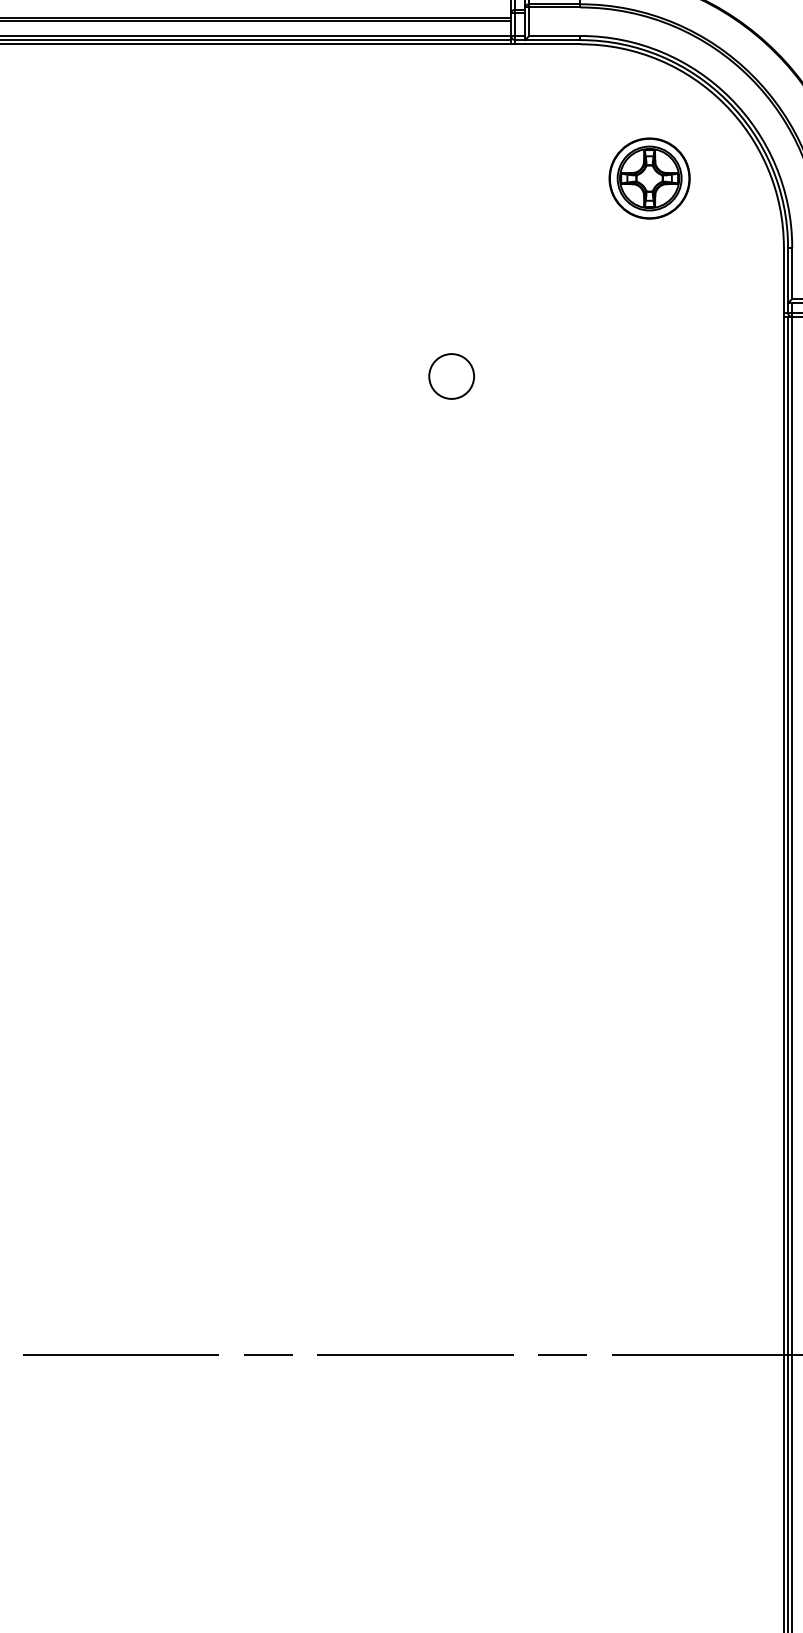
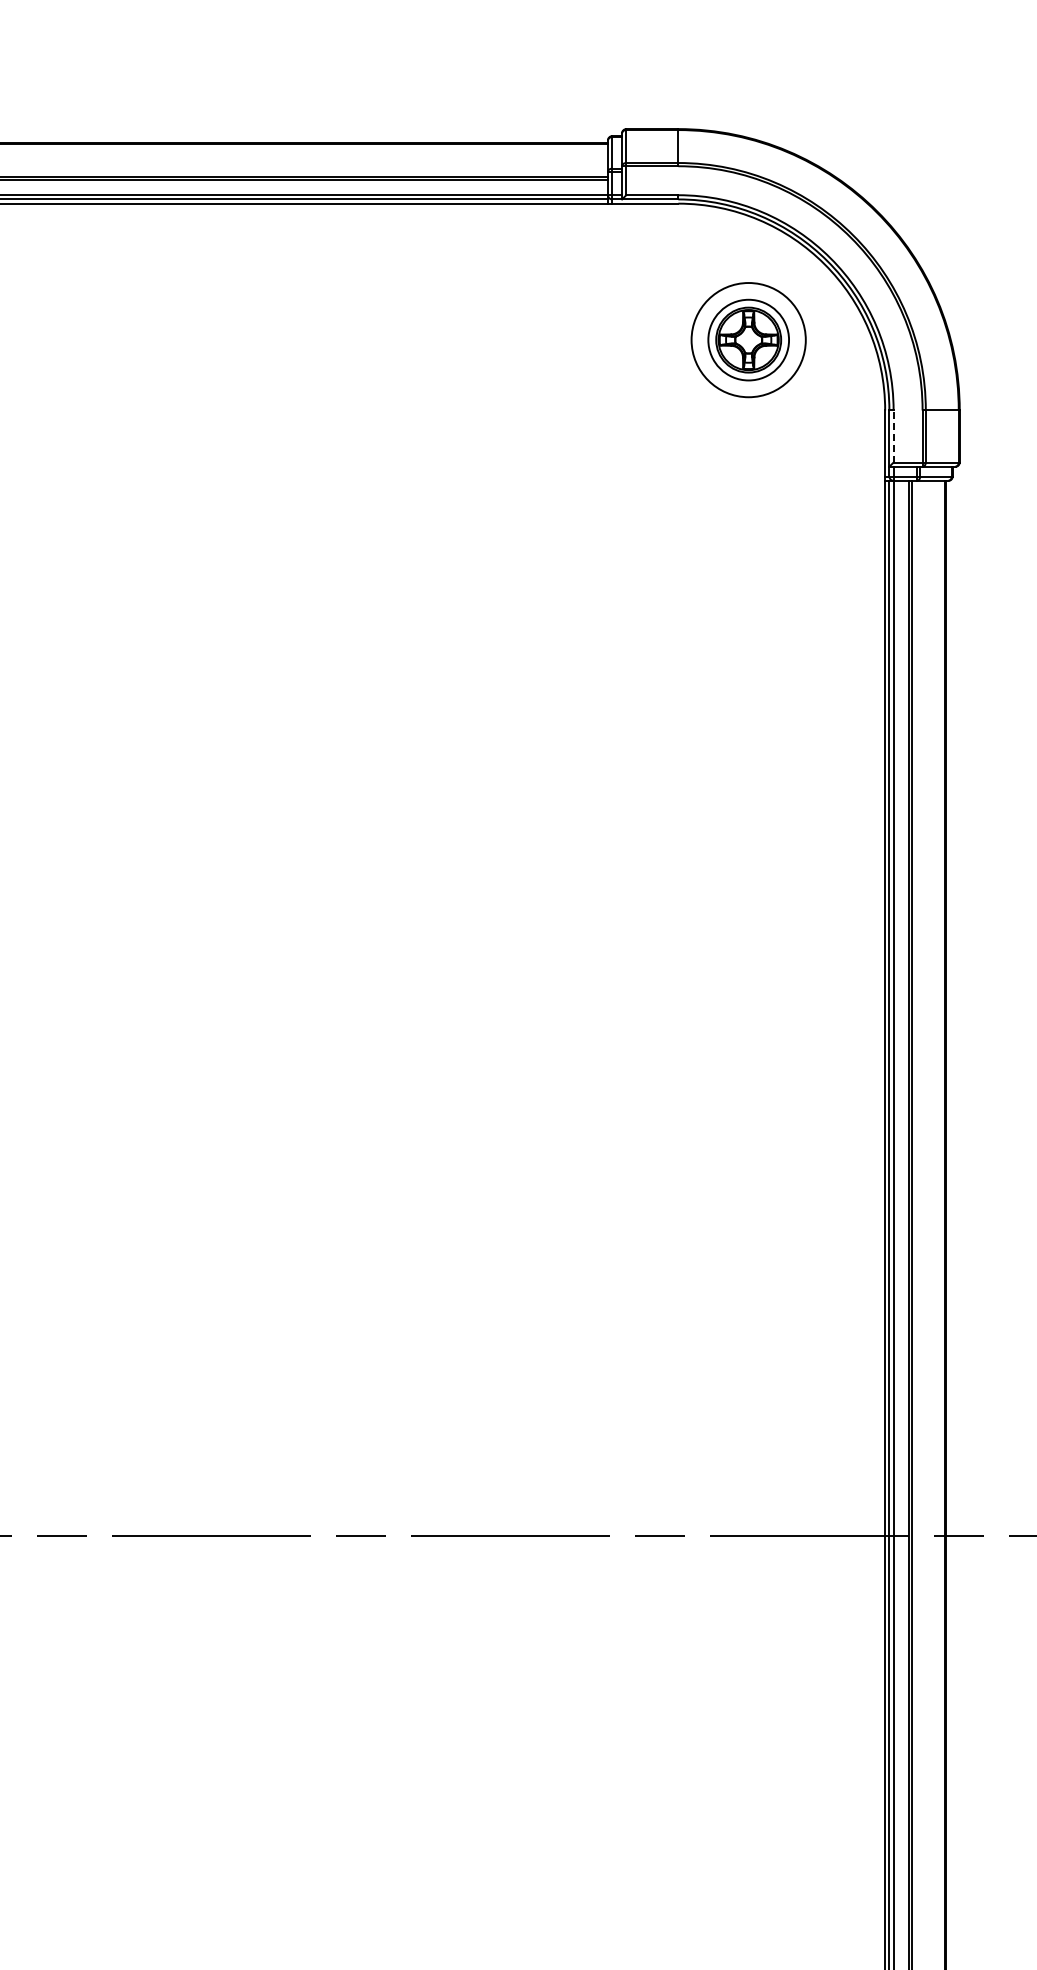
circle: (649, 177) -> (748, 339), size x1.4
line: (792, 273) -> (893, 436), solid -> dashed
circle: (451, 375) -> (547, 540), removed

